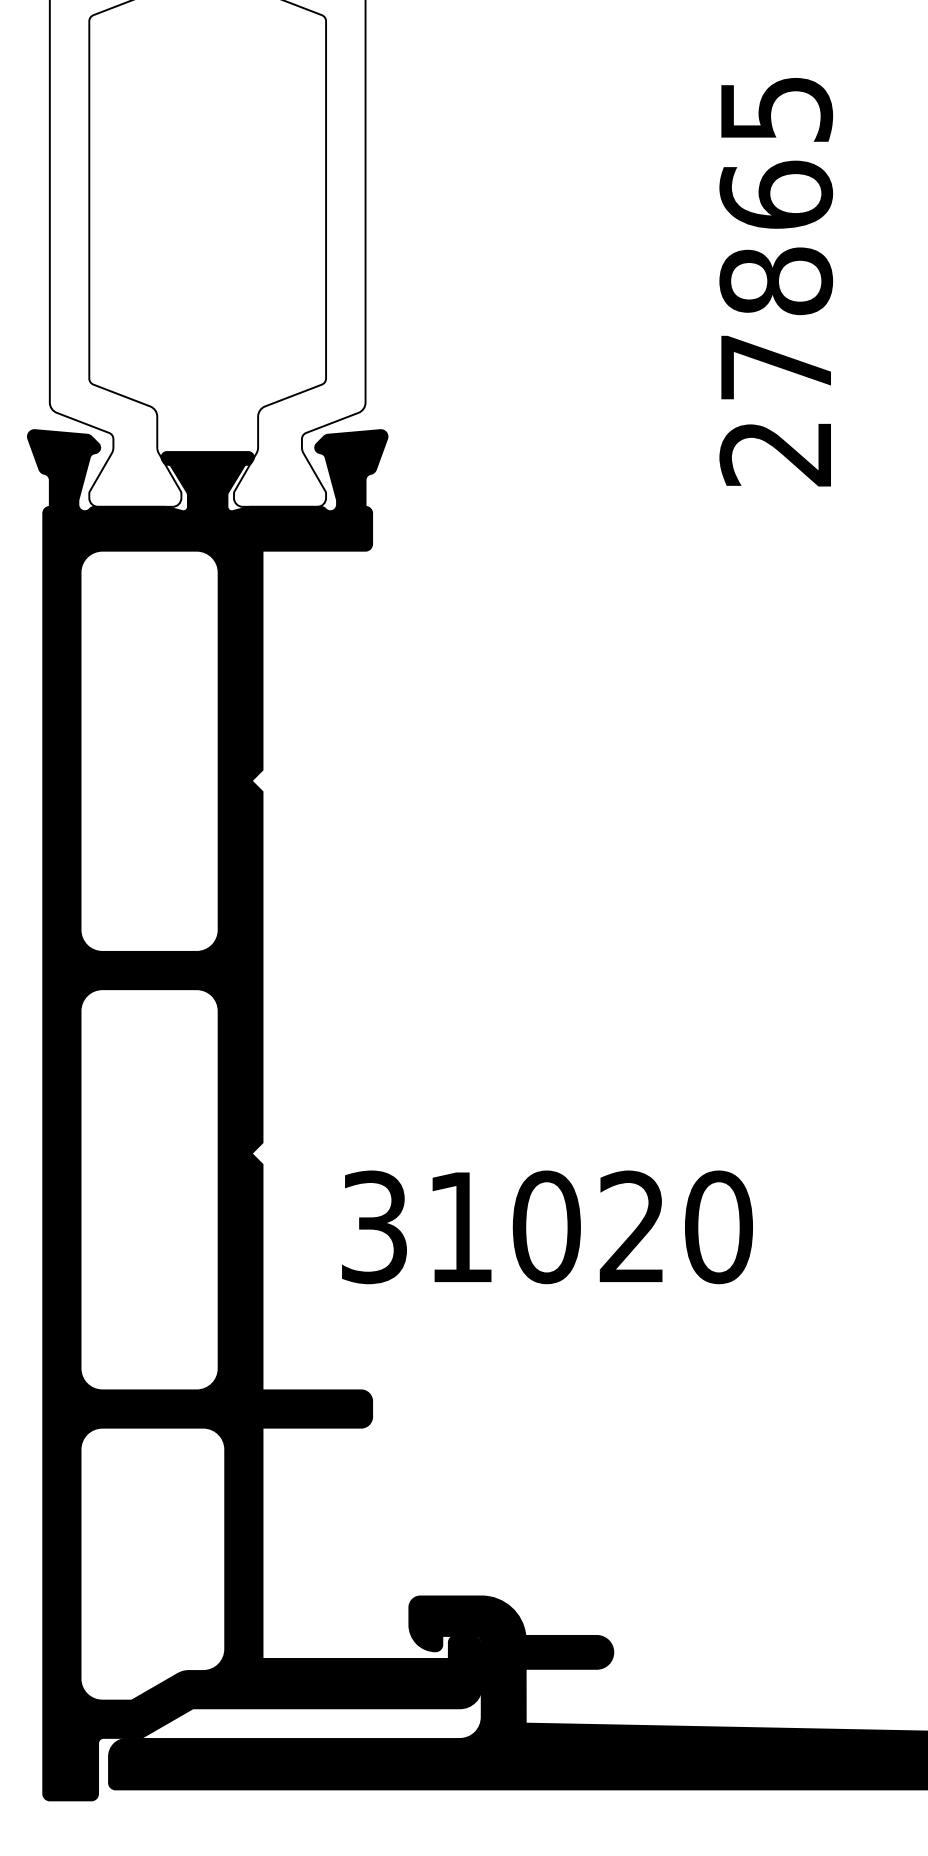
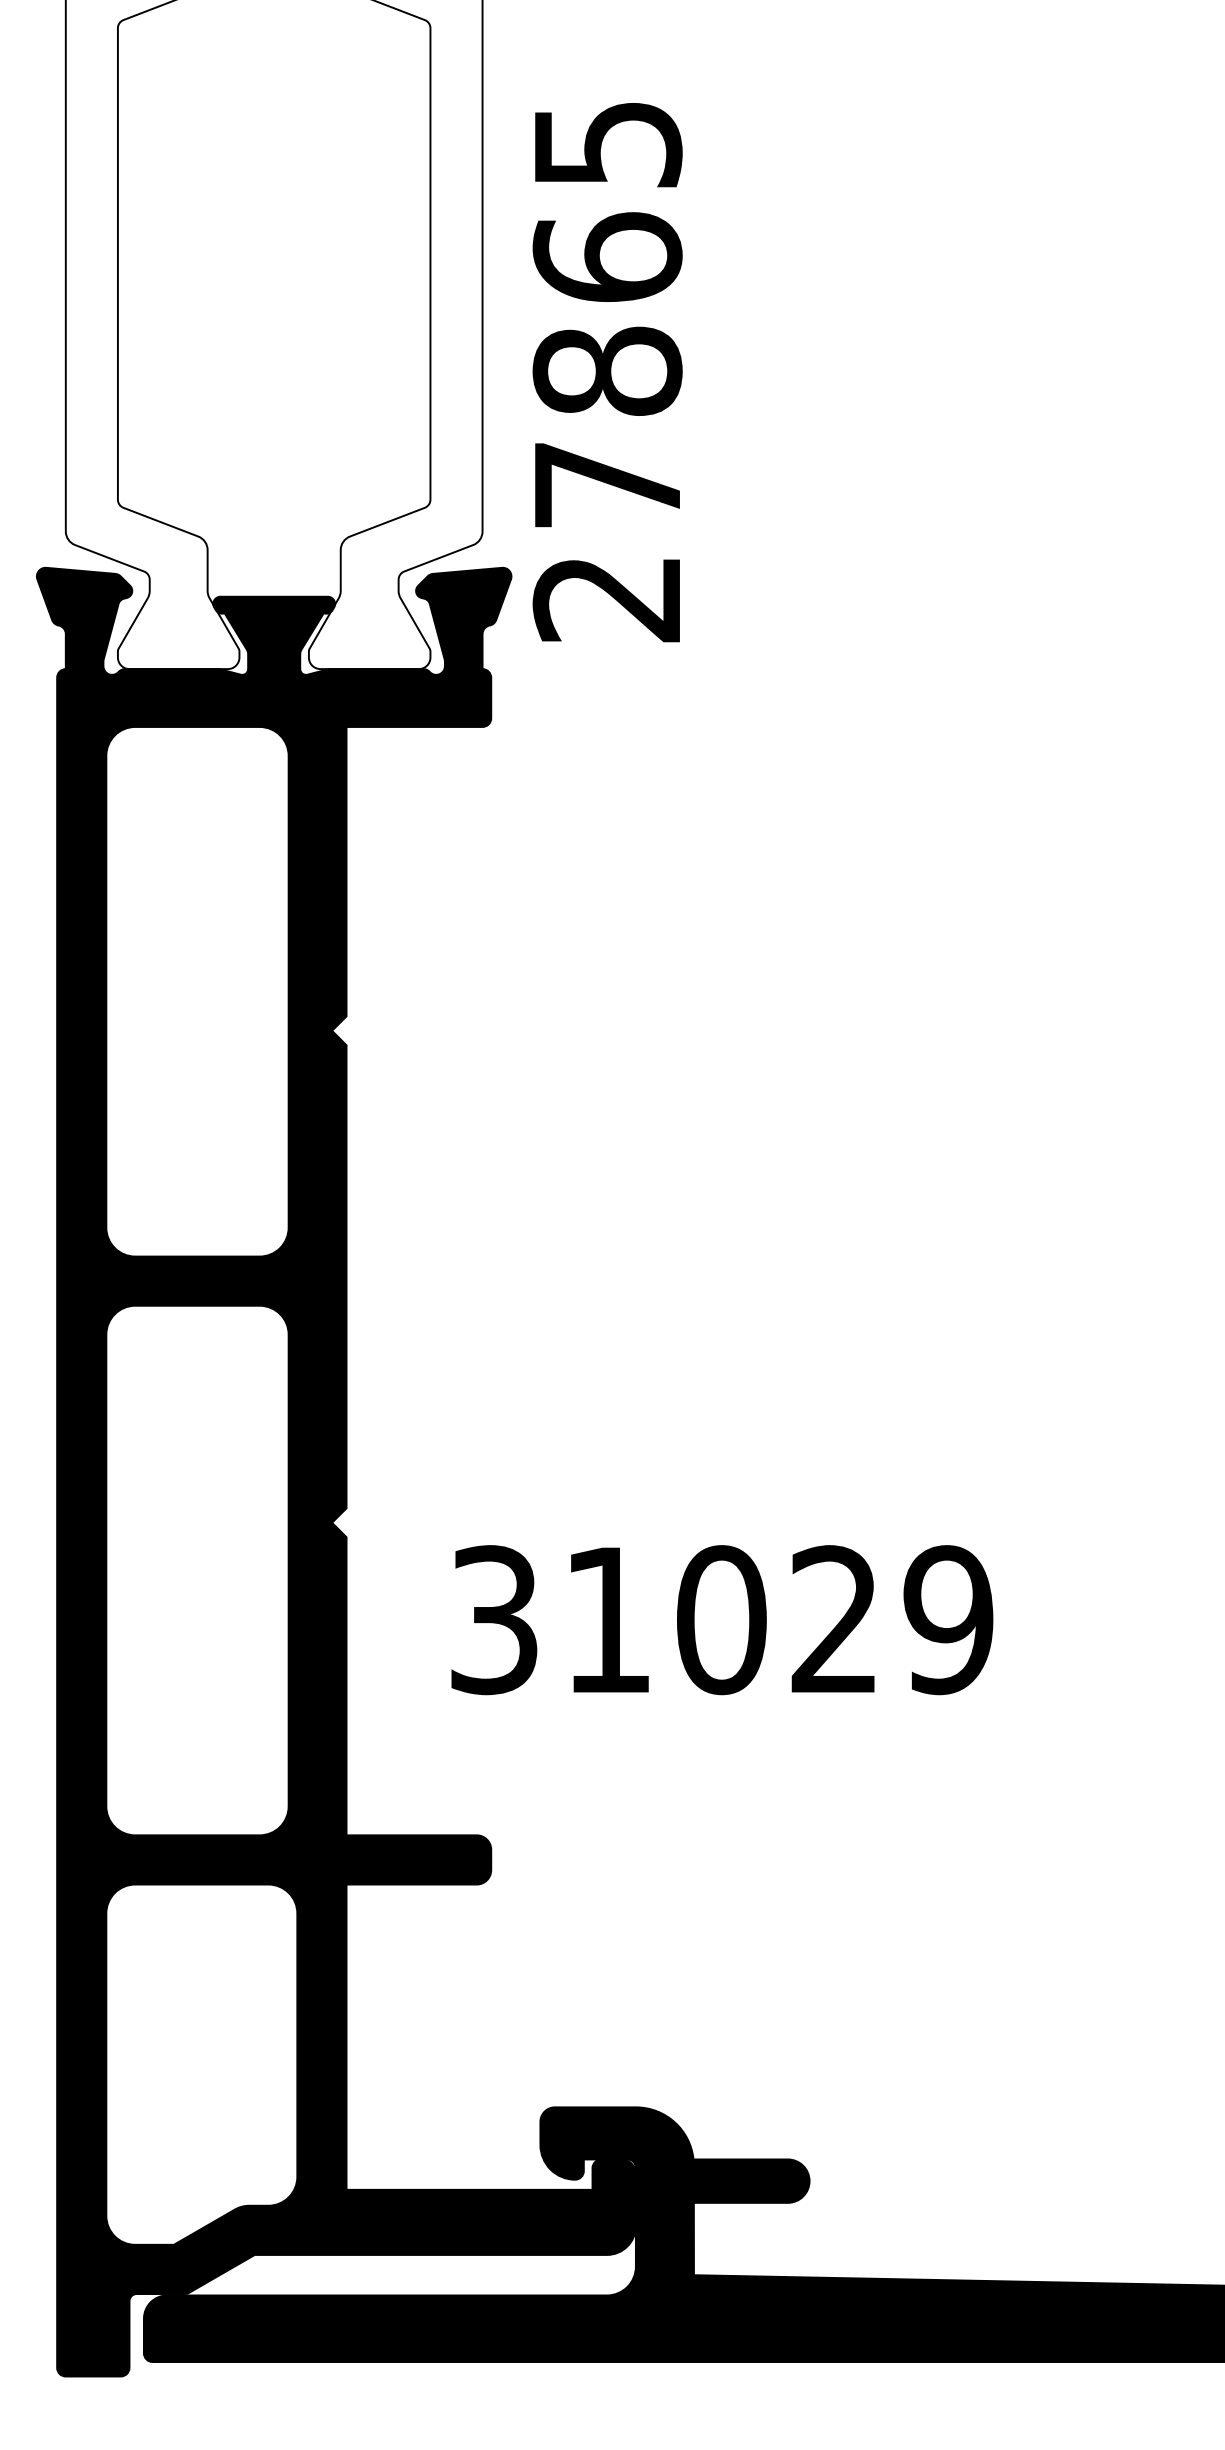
text: (776, 282) -> (607, 372), moved
text: (718, 1227) -> (948, 1620), 31020 -> 31029

